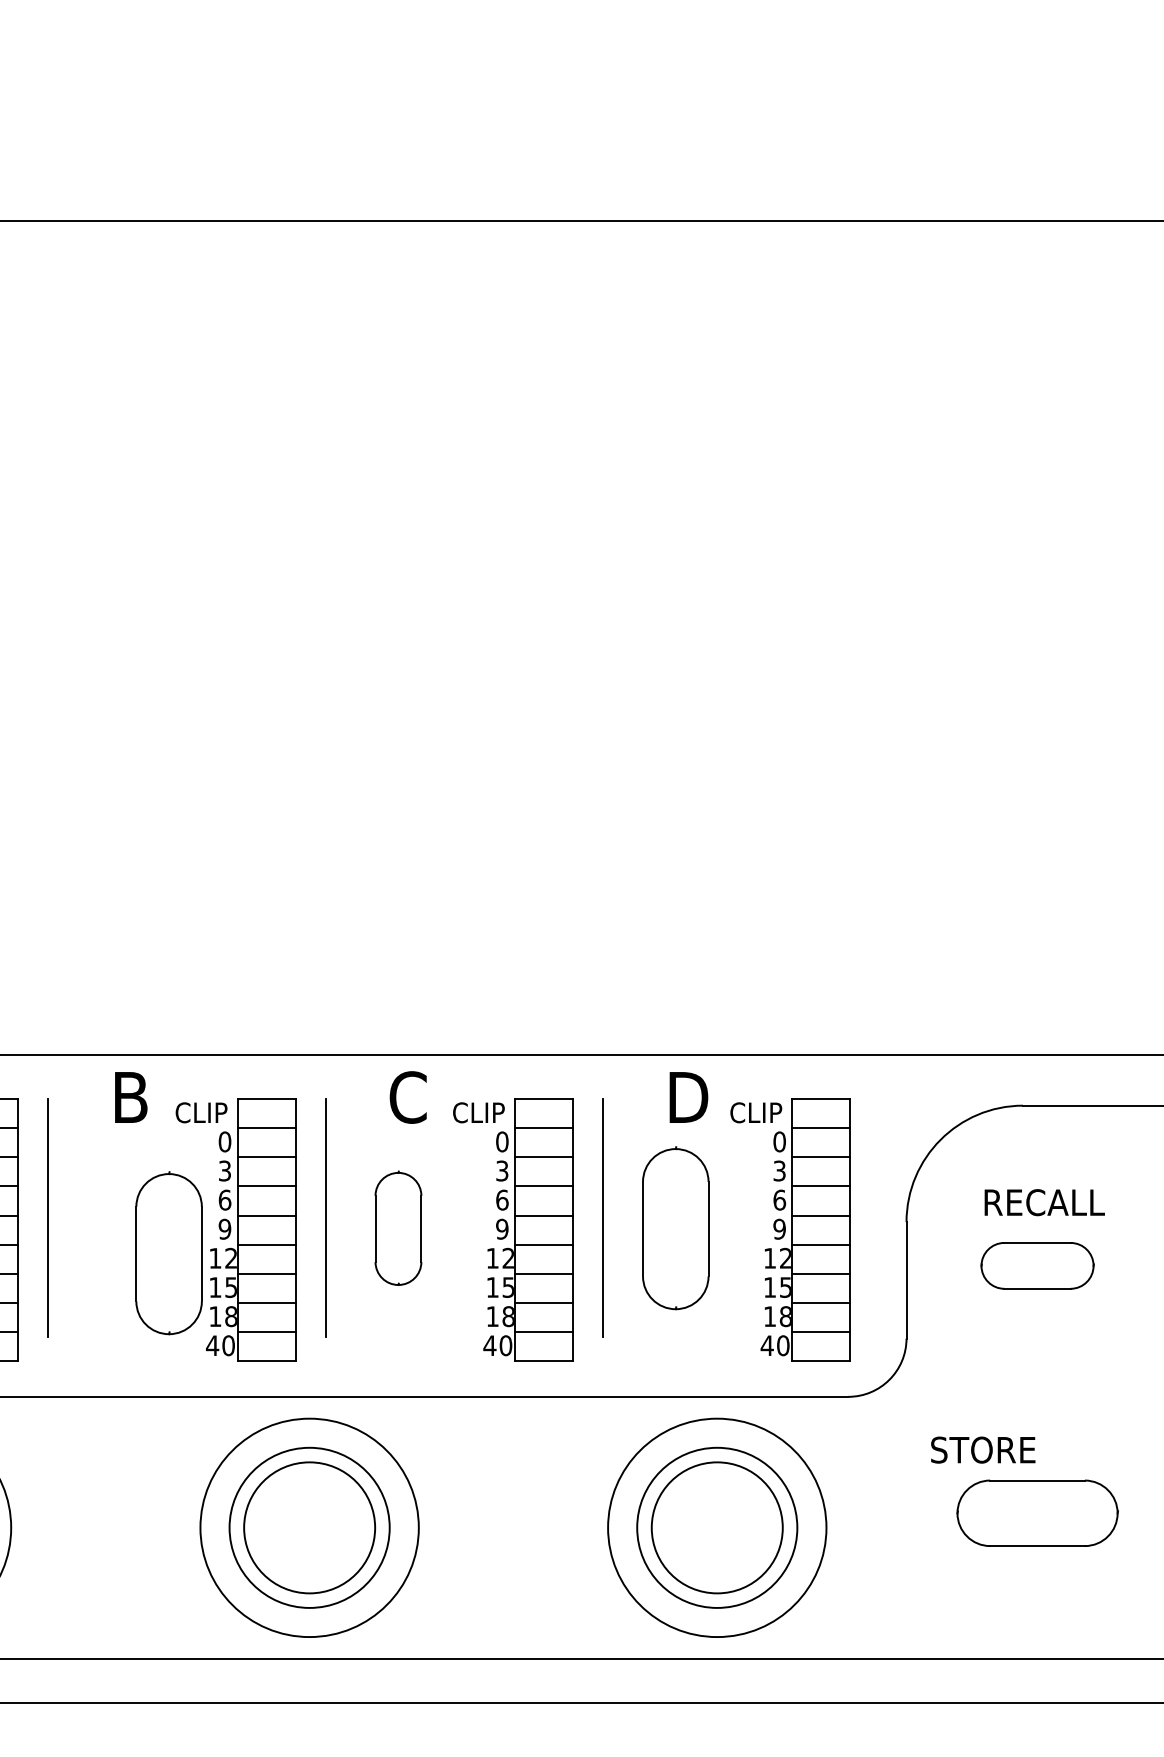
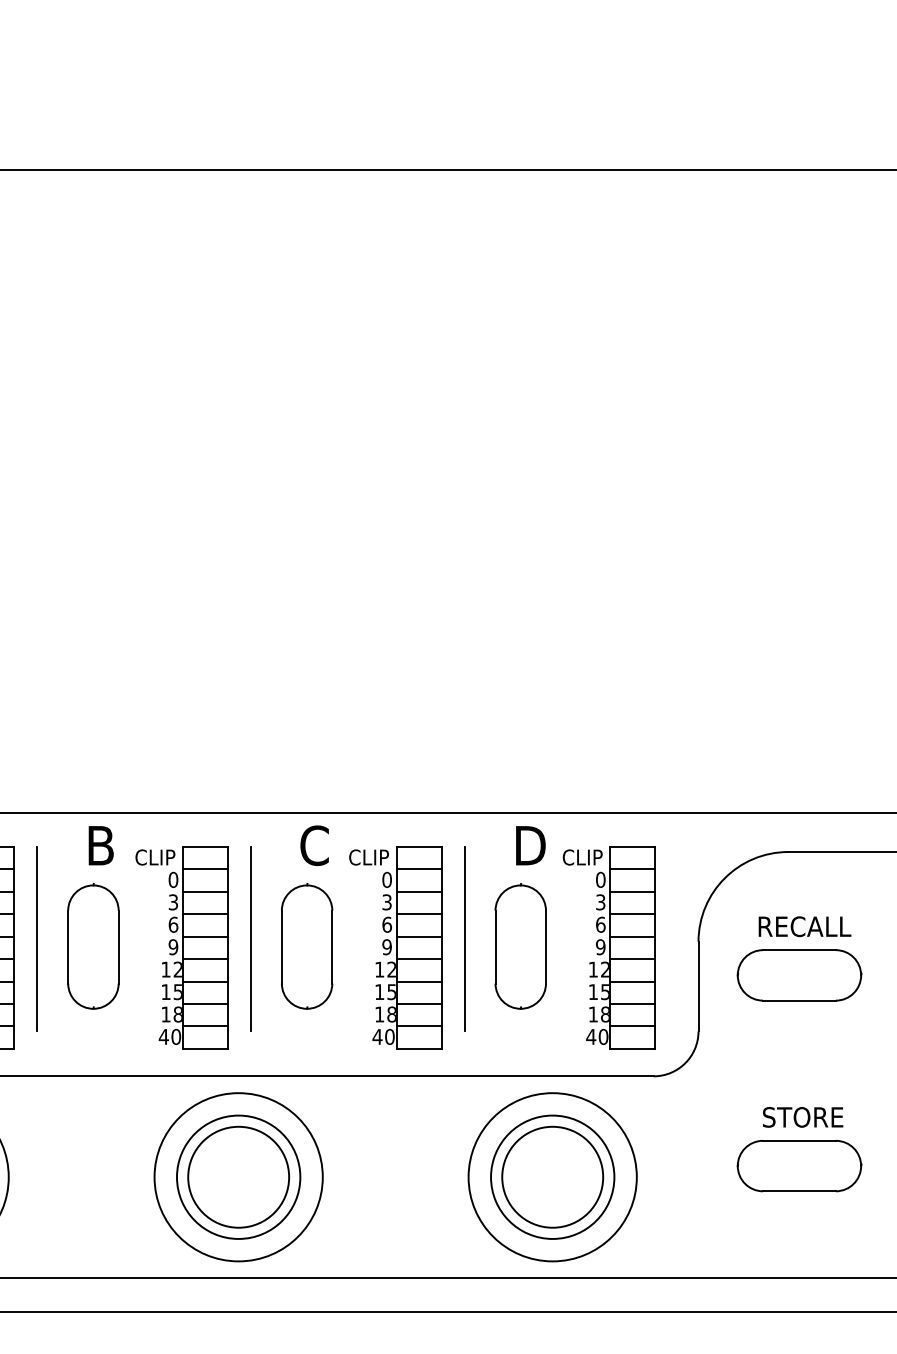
part: (398, 1228) -> (307, 946), size x1.43
part: (168, 1253) -> (92, 946), moved
part: (1037, 1265) -> (799, 975), size x1.43
text: (983, 1449) -> (803, 1116), moved

